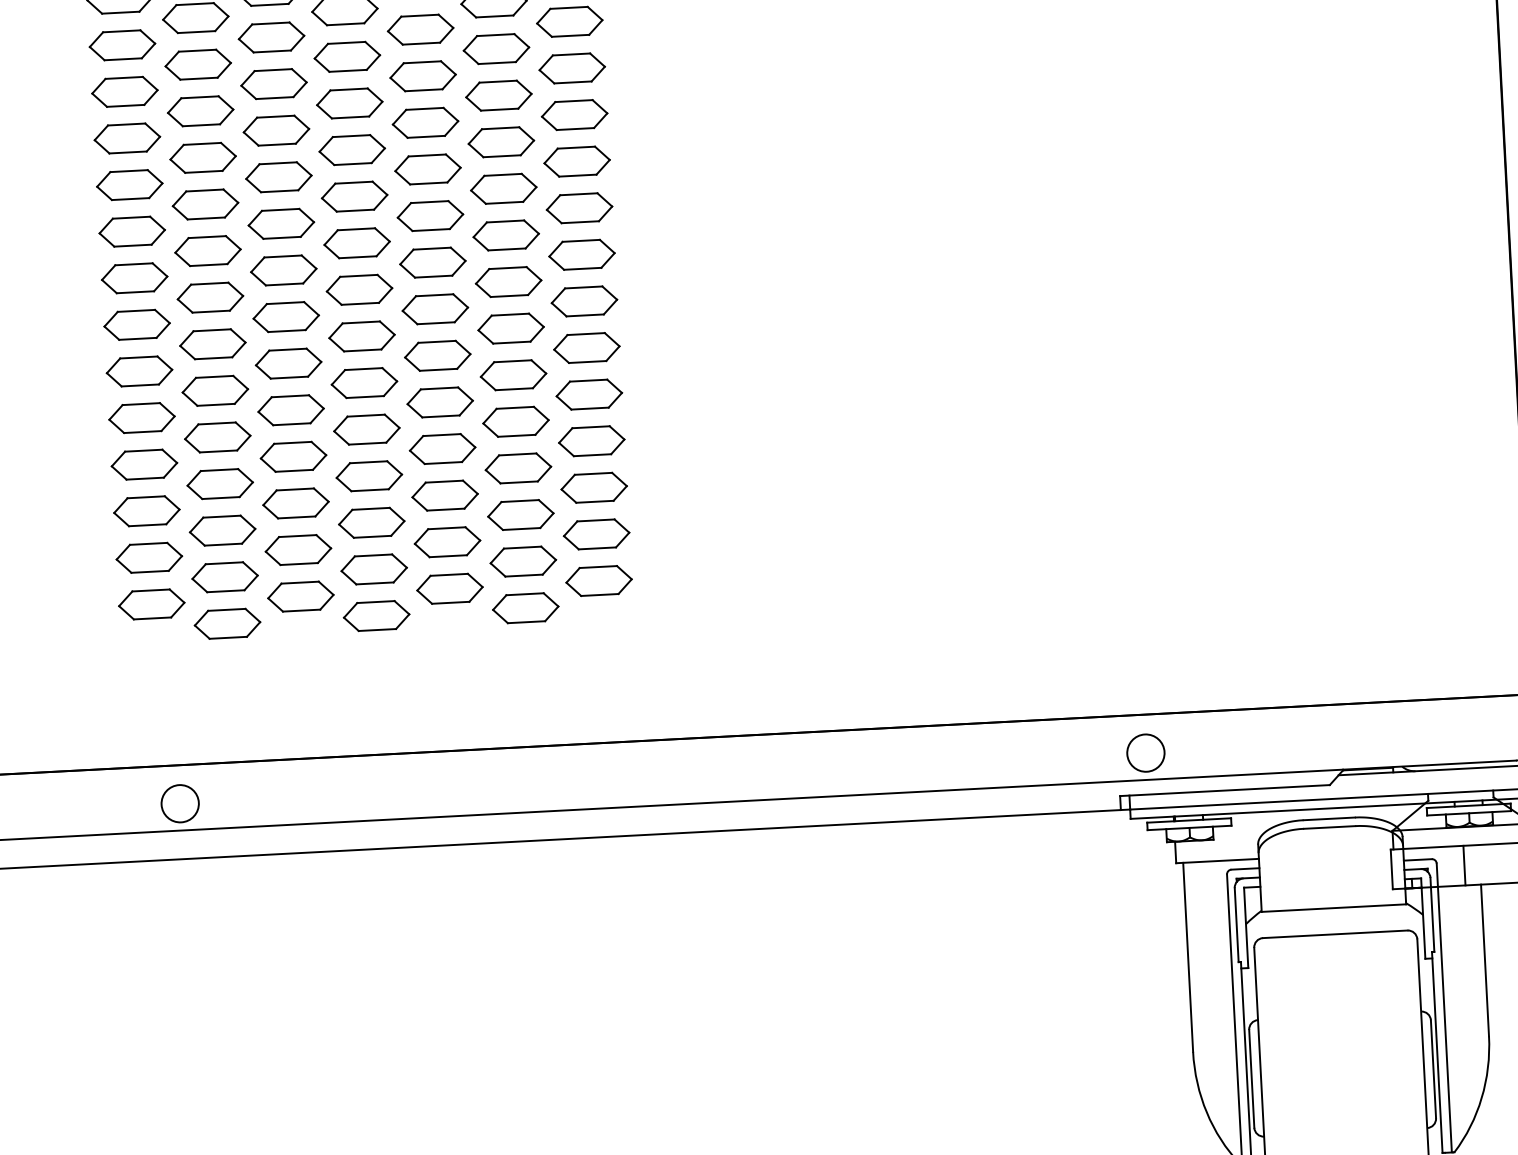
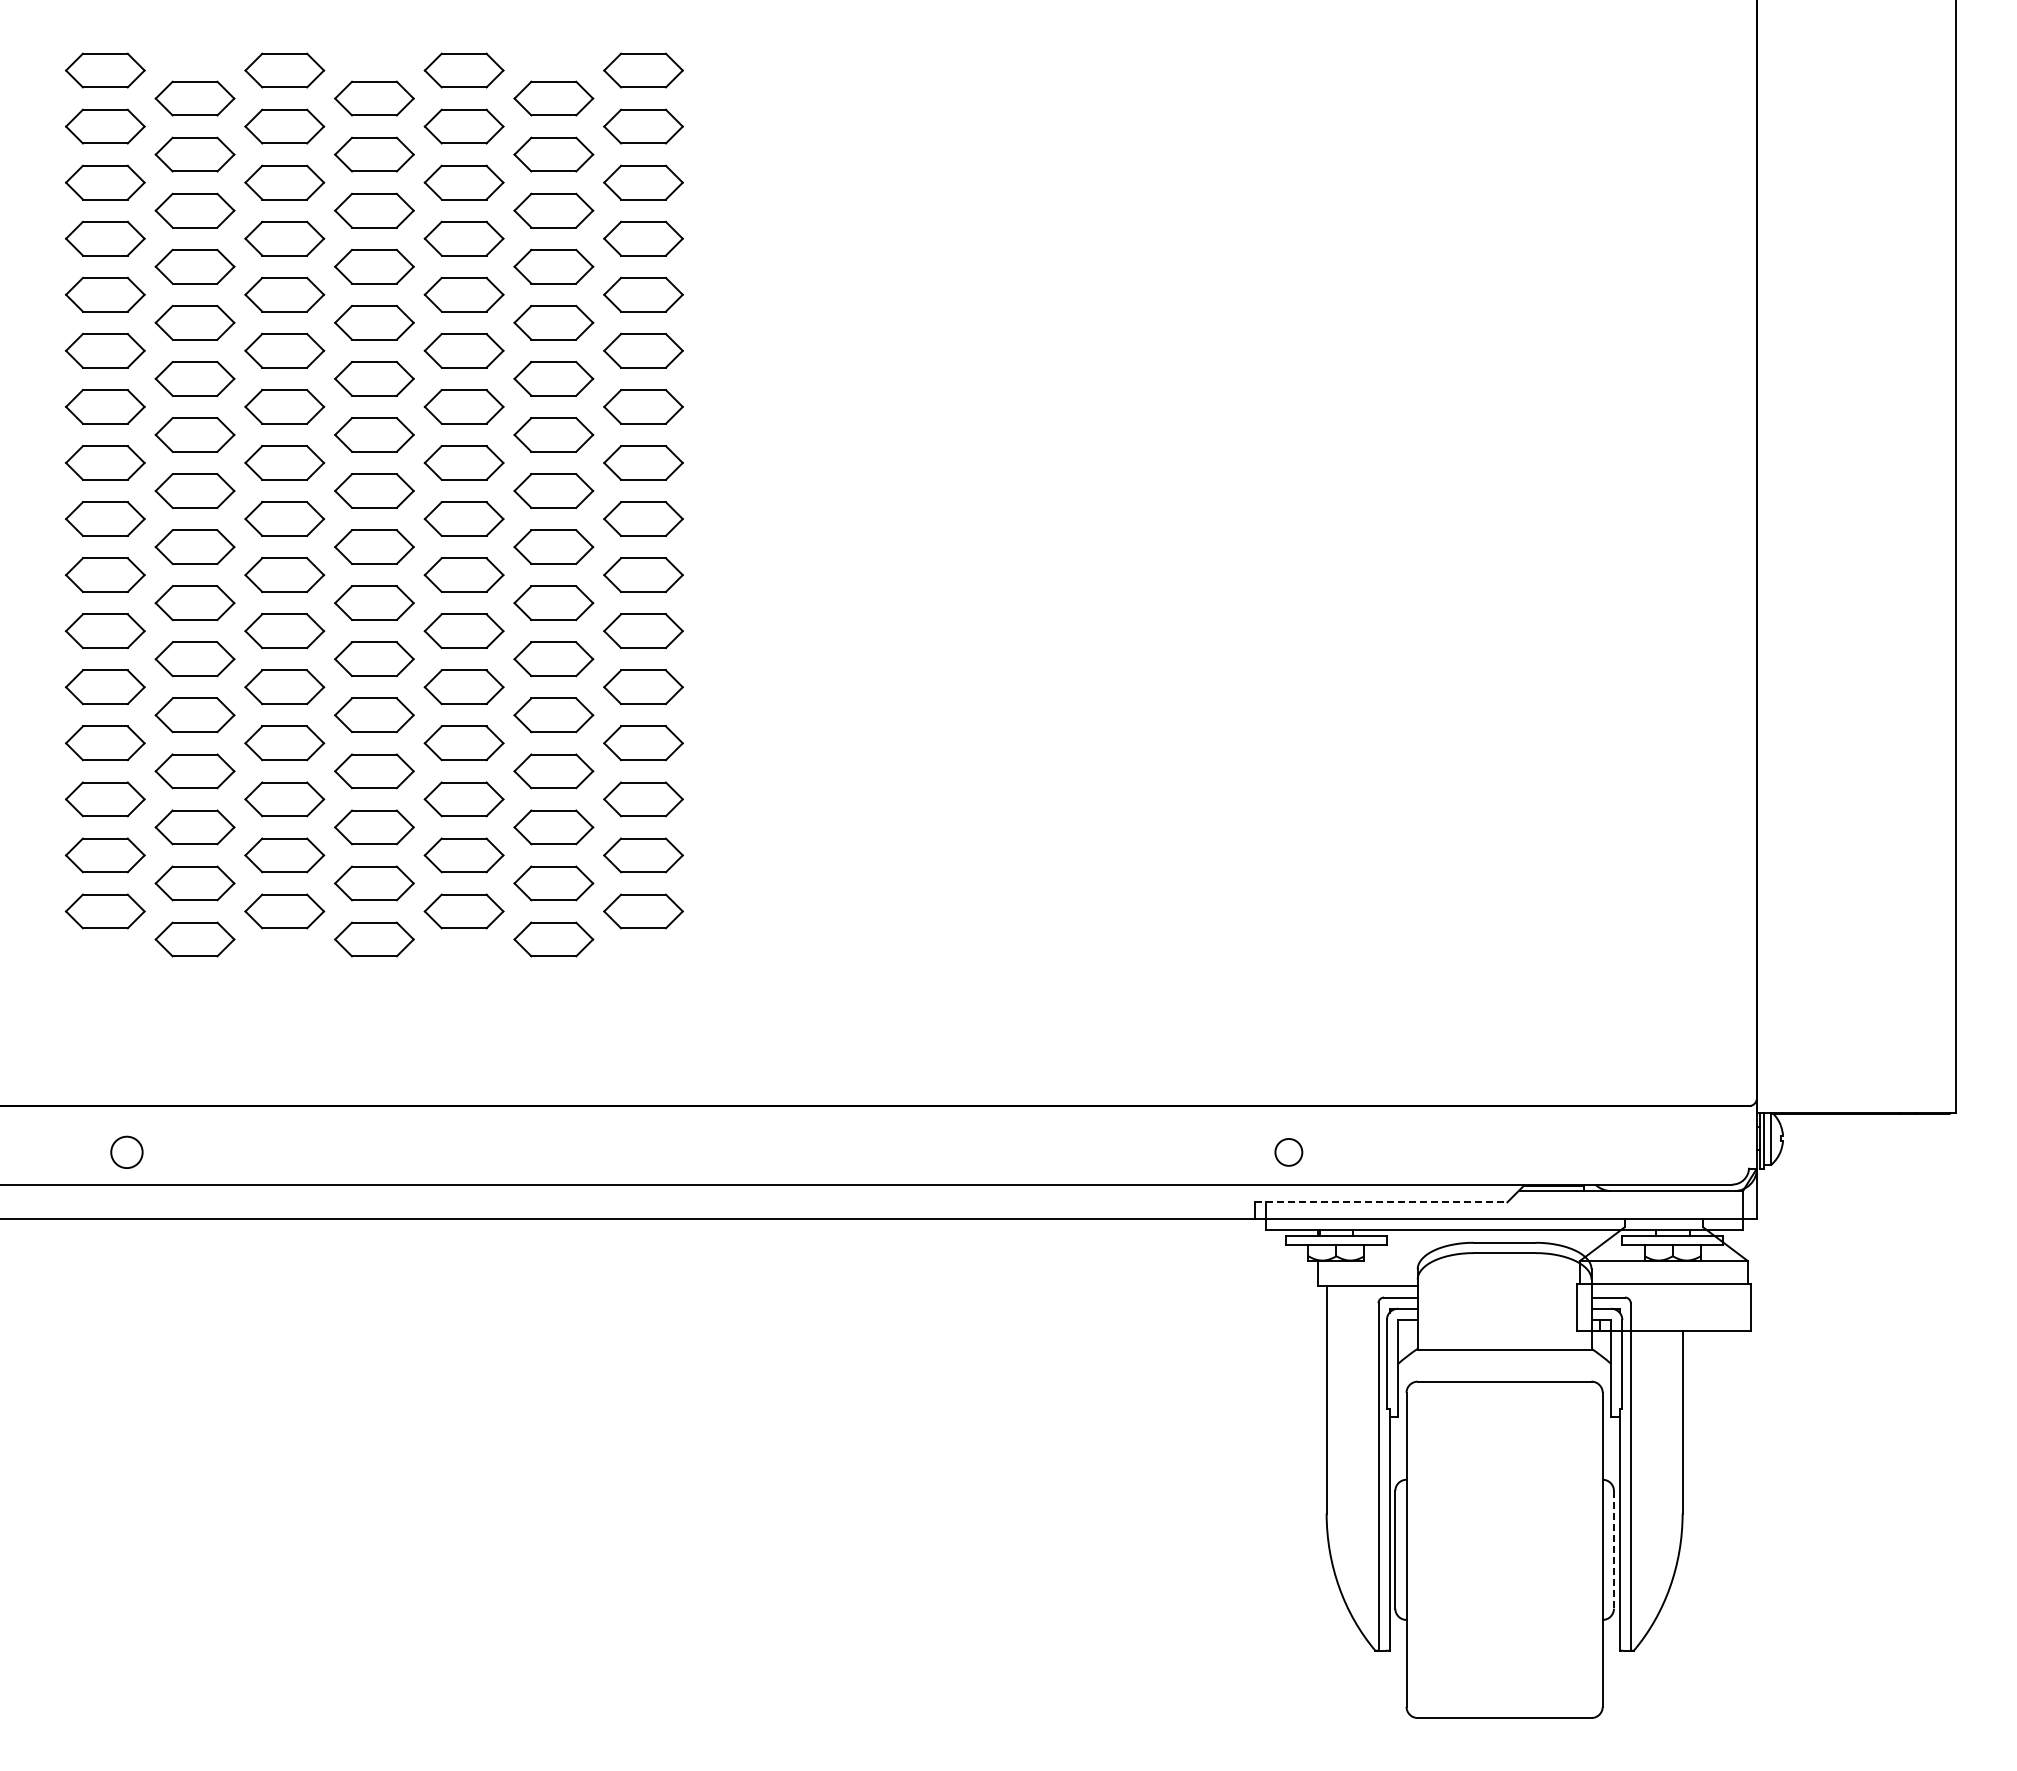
circle: (1145, 753) -> (1288, 1152), size x0.6
line: (1225, 790) -> (1381, 1202), solid -> dashed
circle: (179, 803) -> (126, 1152), size x0.7
line: (1464, 865) -> (1663, 1307), removed
line: (1433, 1069) -> (1613, 1549), solid -> dashed

